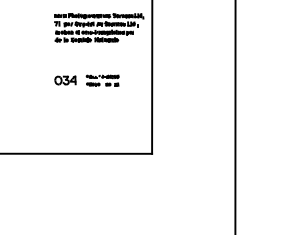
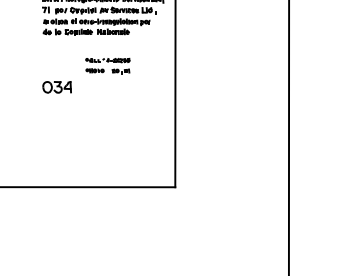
part: (102, 80) -> (107, 65), moved

